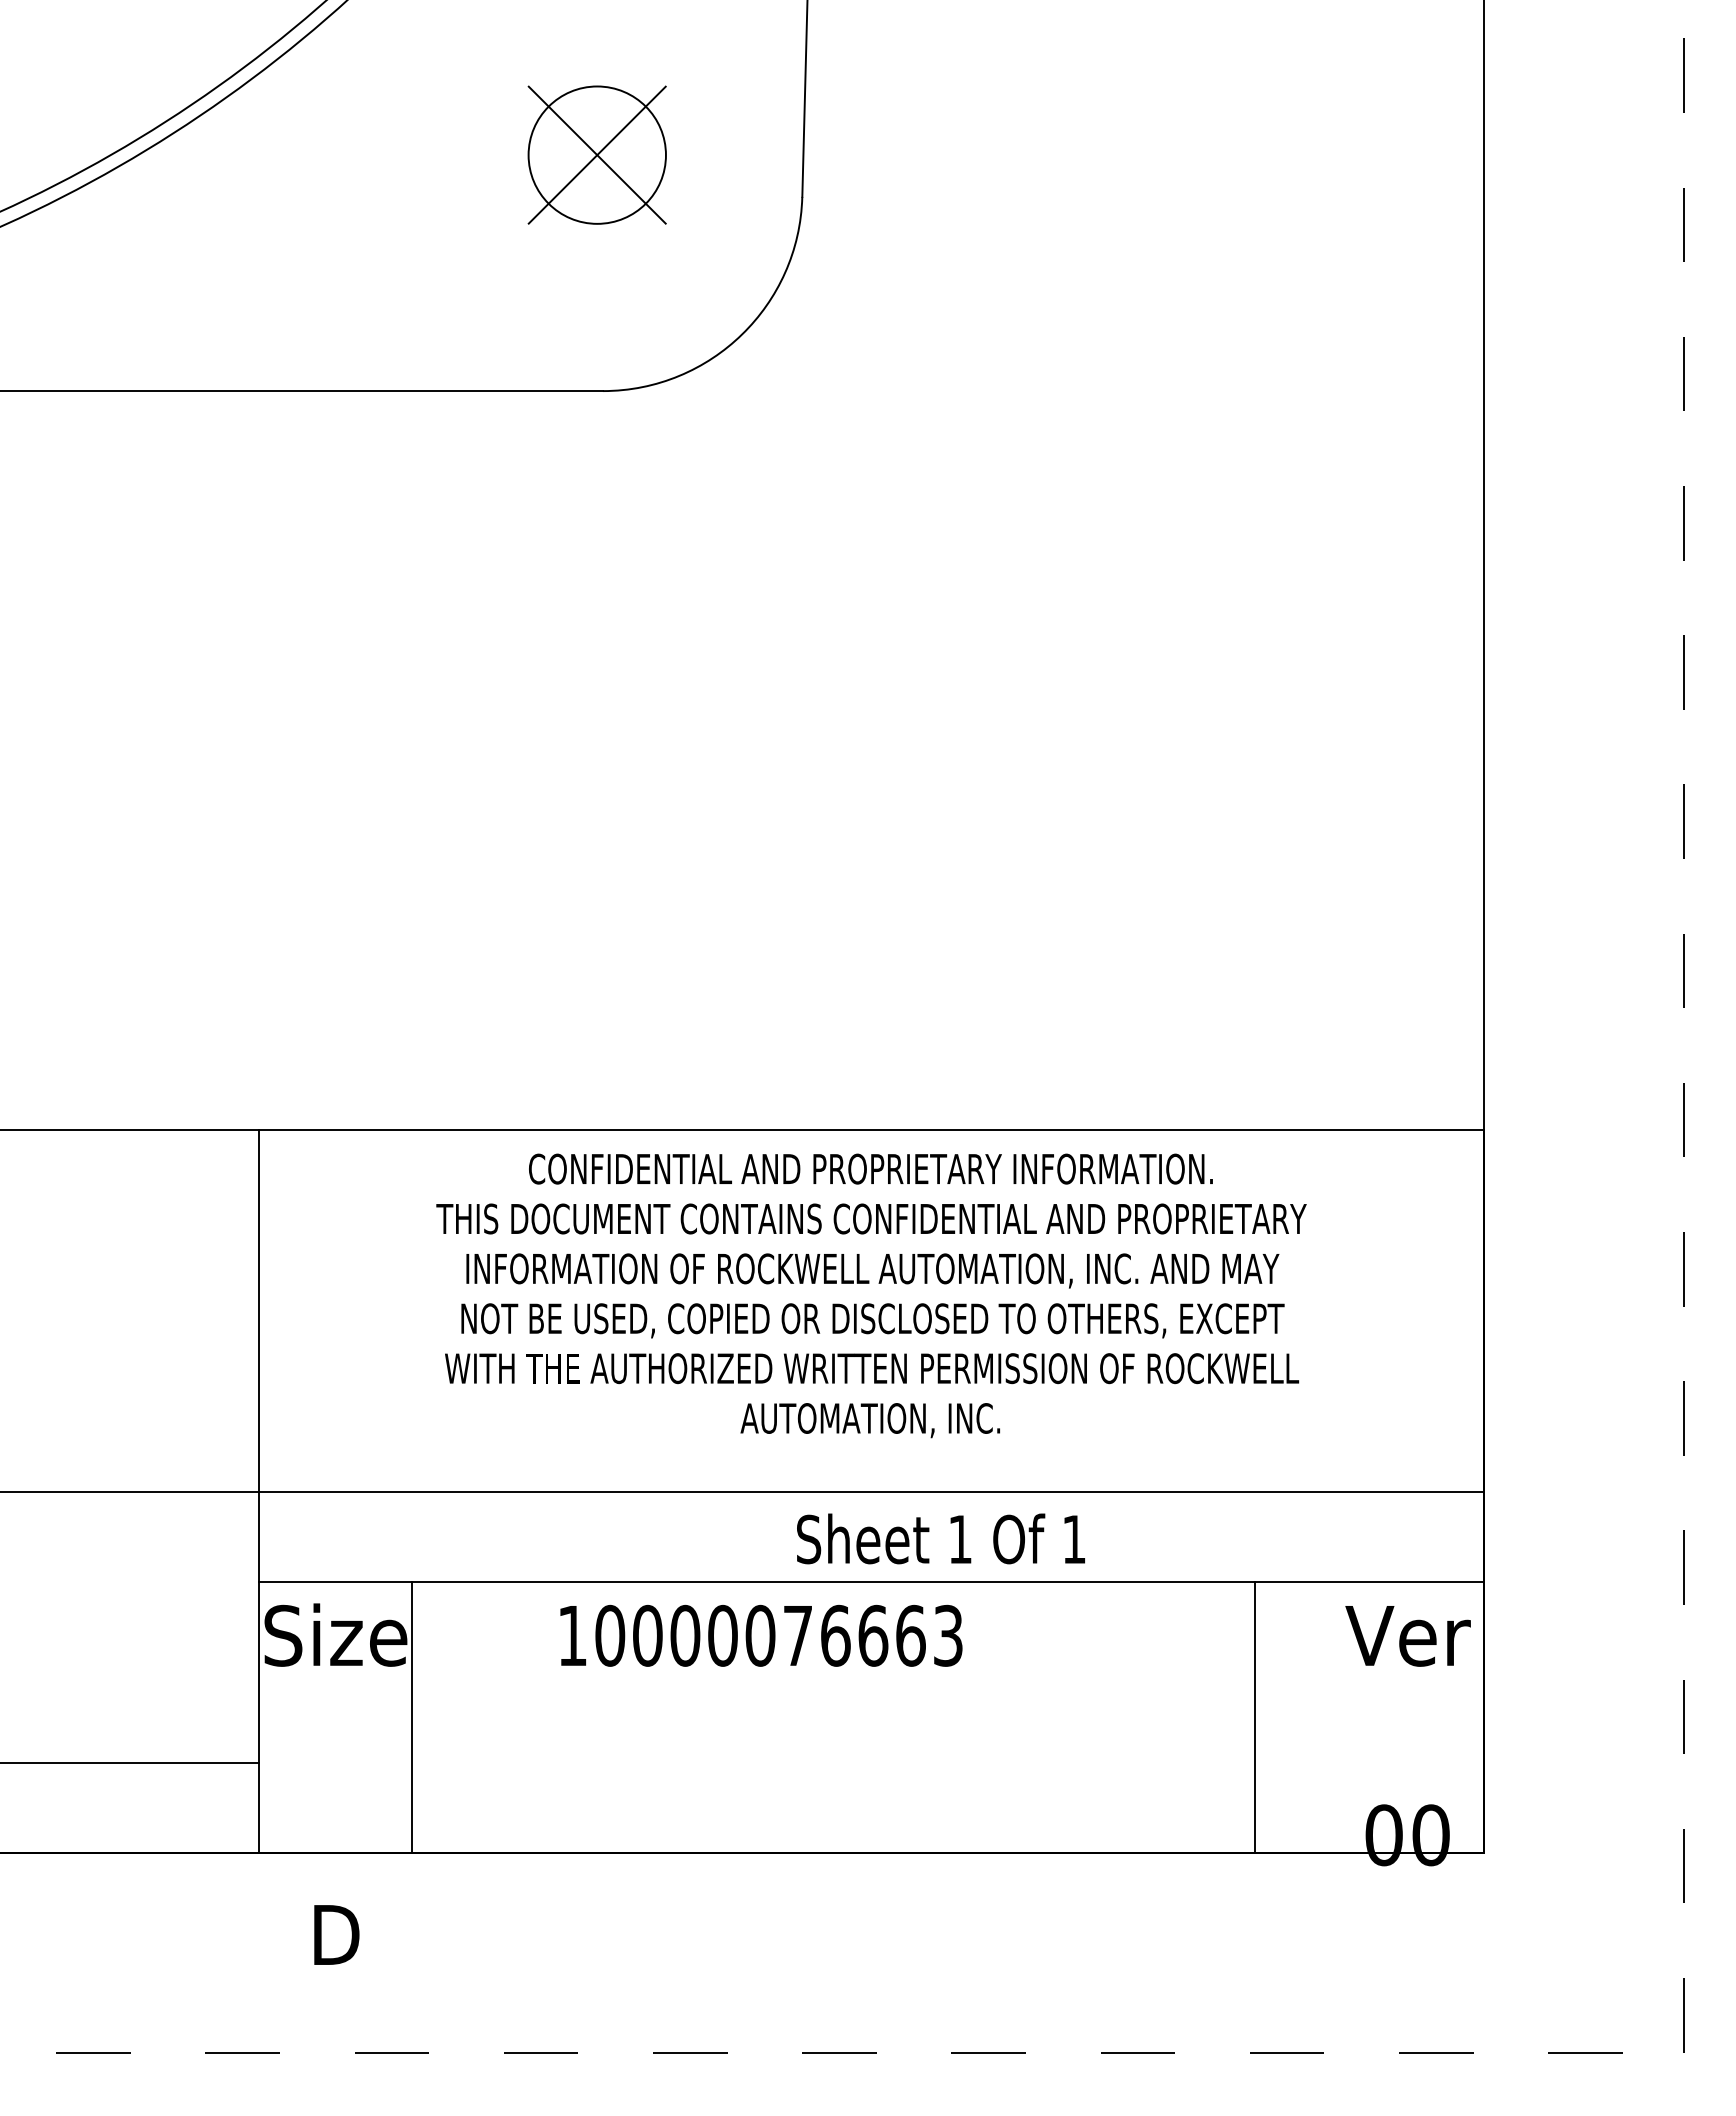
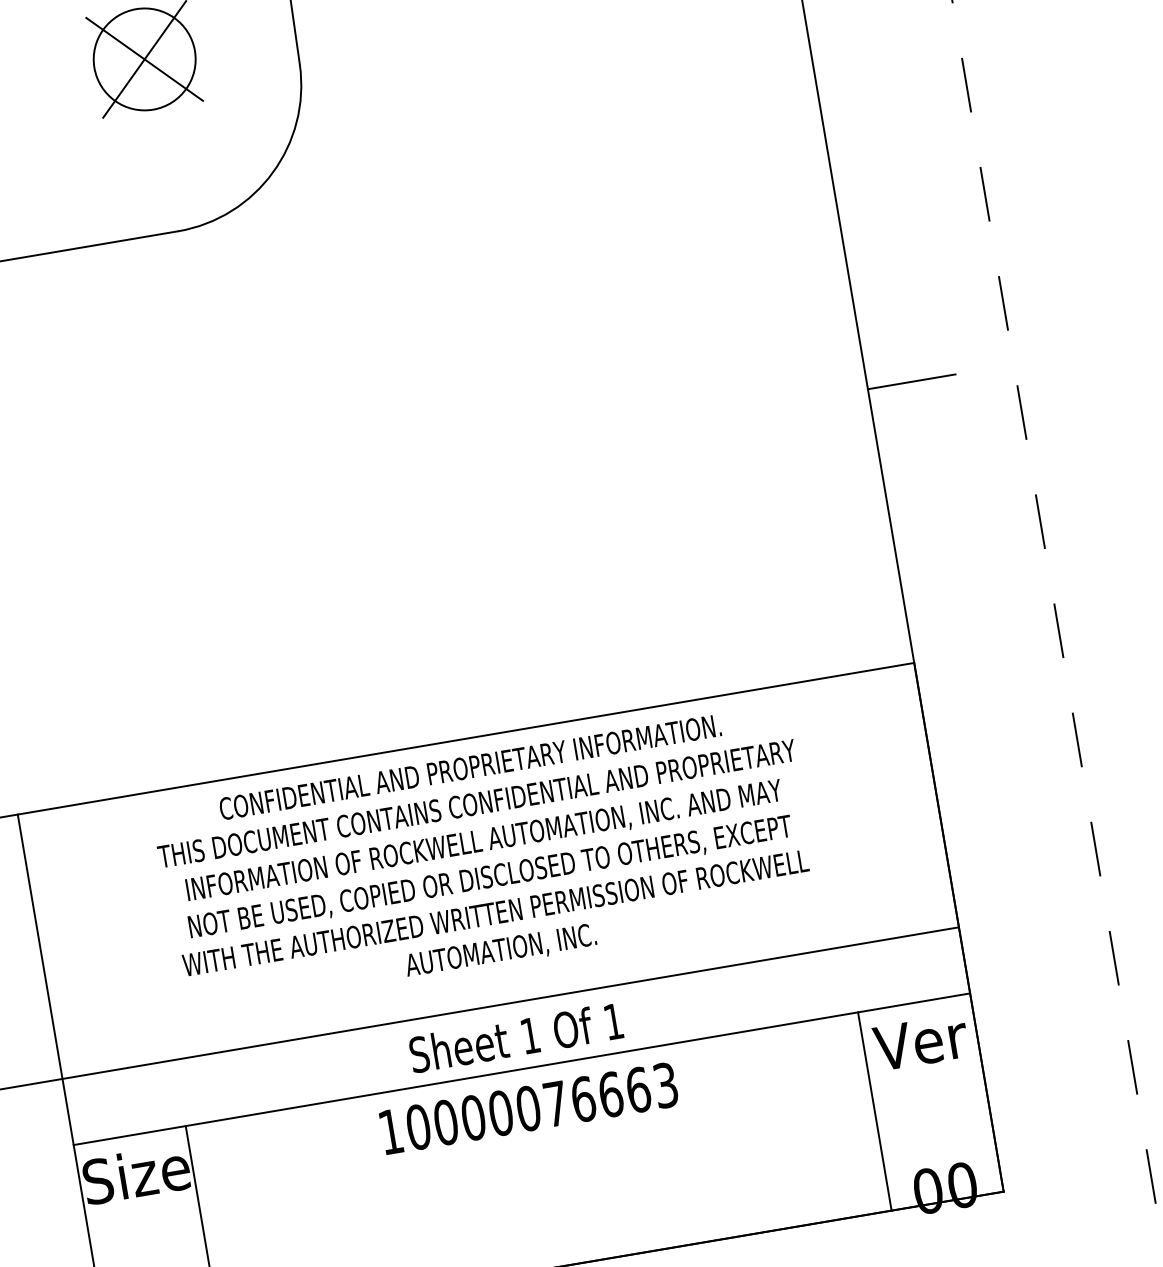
line: (1544, 756) -> (911, 382), added
text: (940, 1538) -> (515, 1037), moved
text: (761, 1635) -> (529, 1108), moved
line: (1255, 1717) -> (875, 1111), moved

